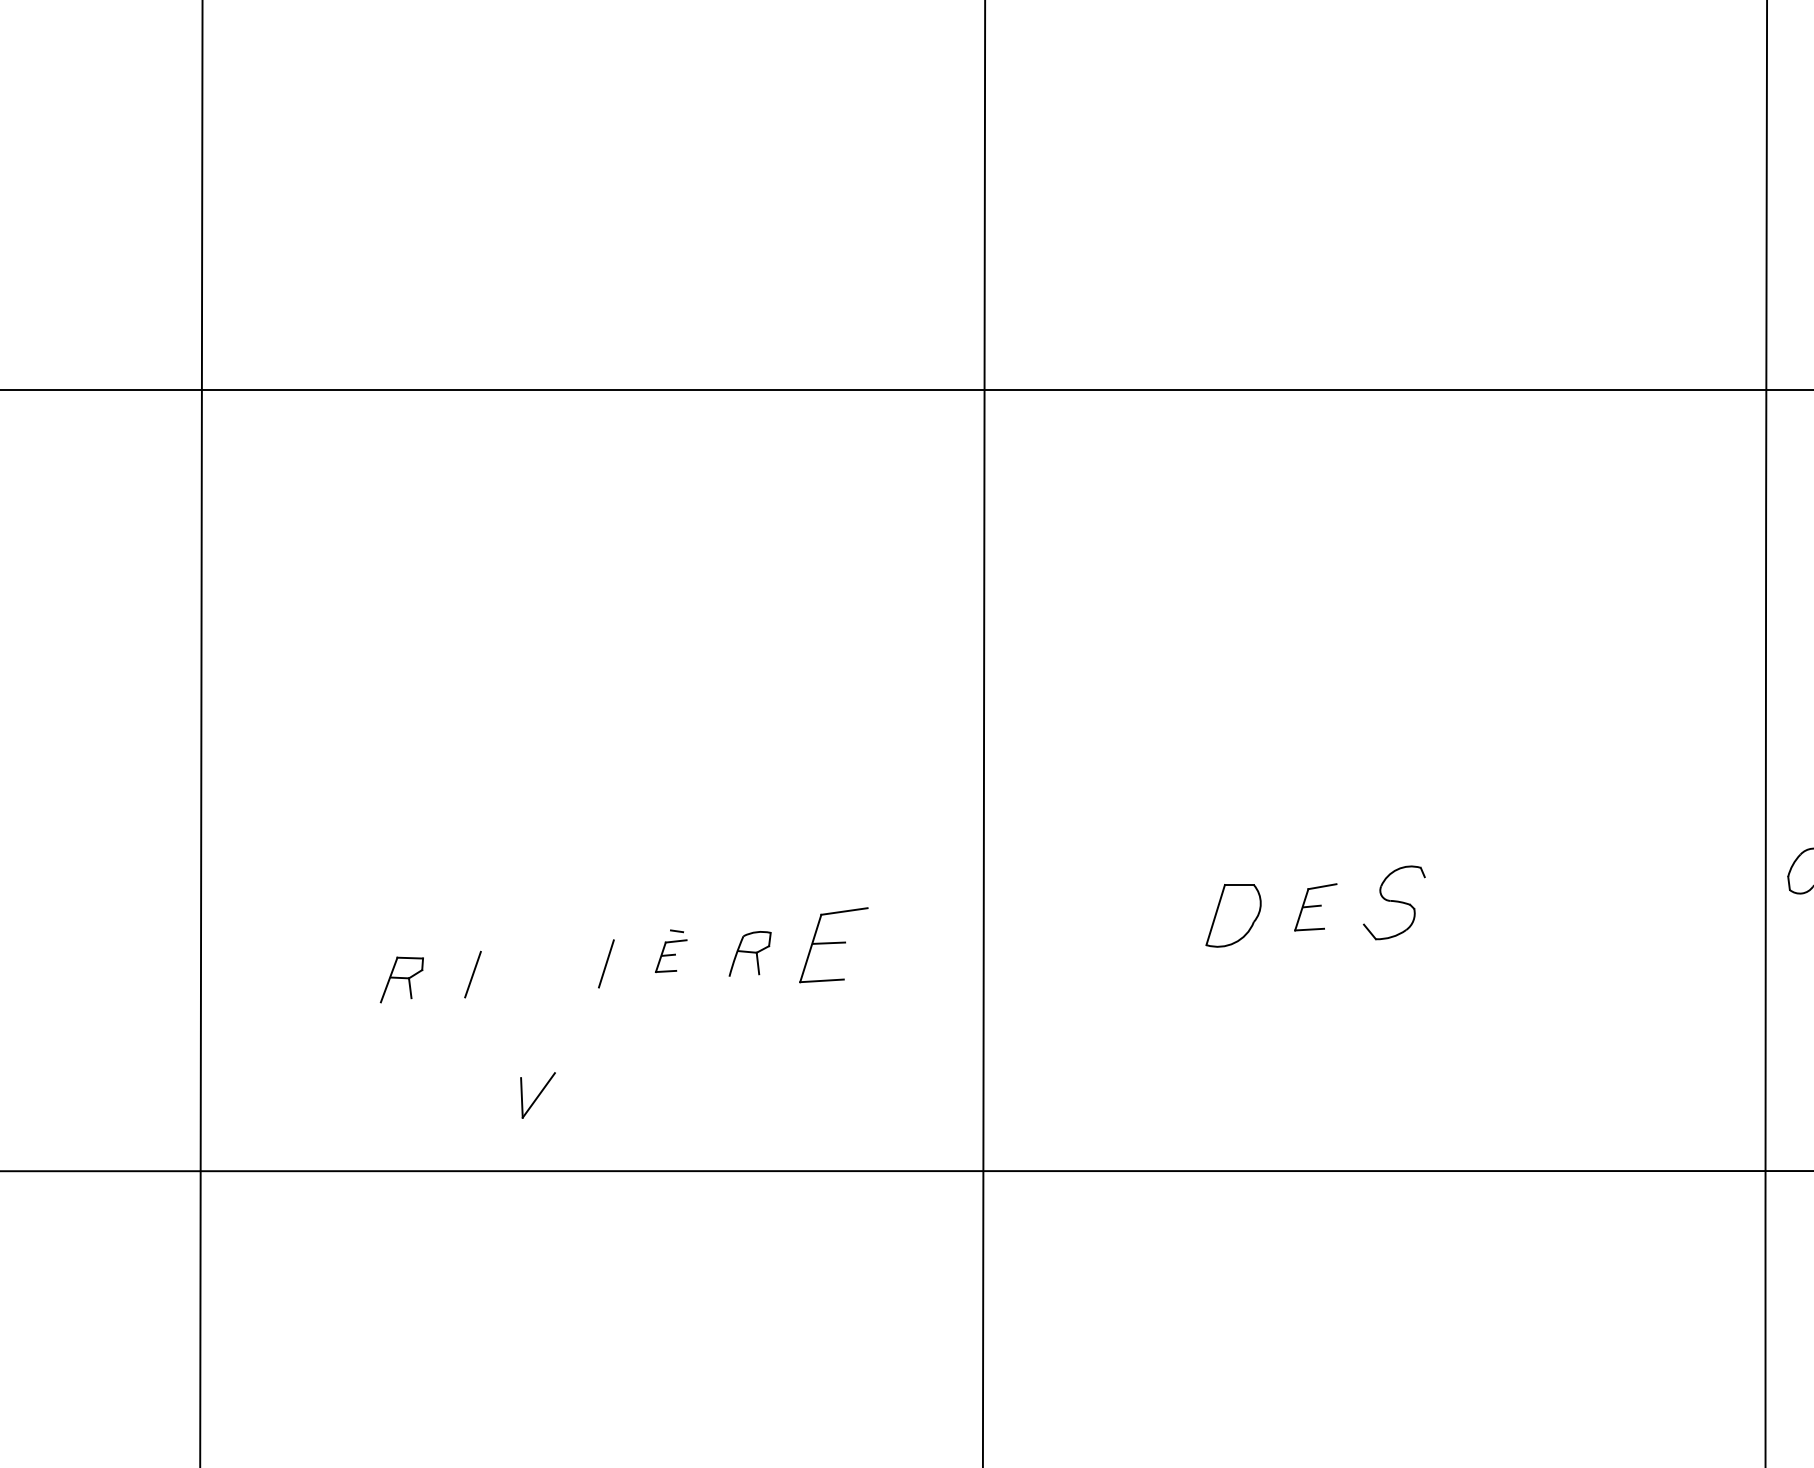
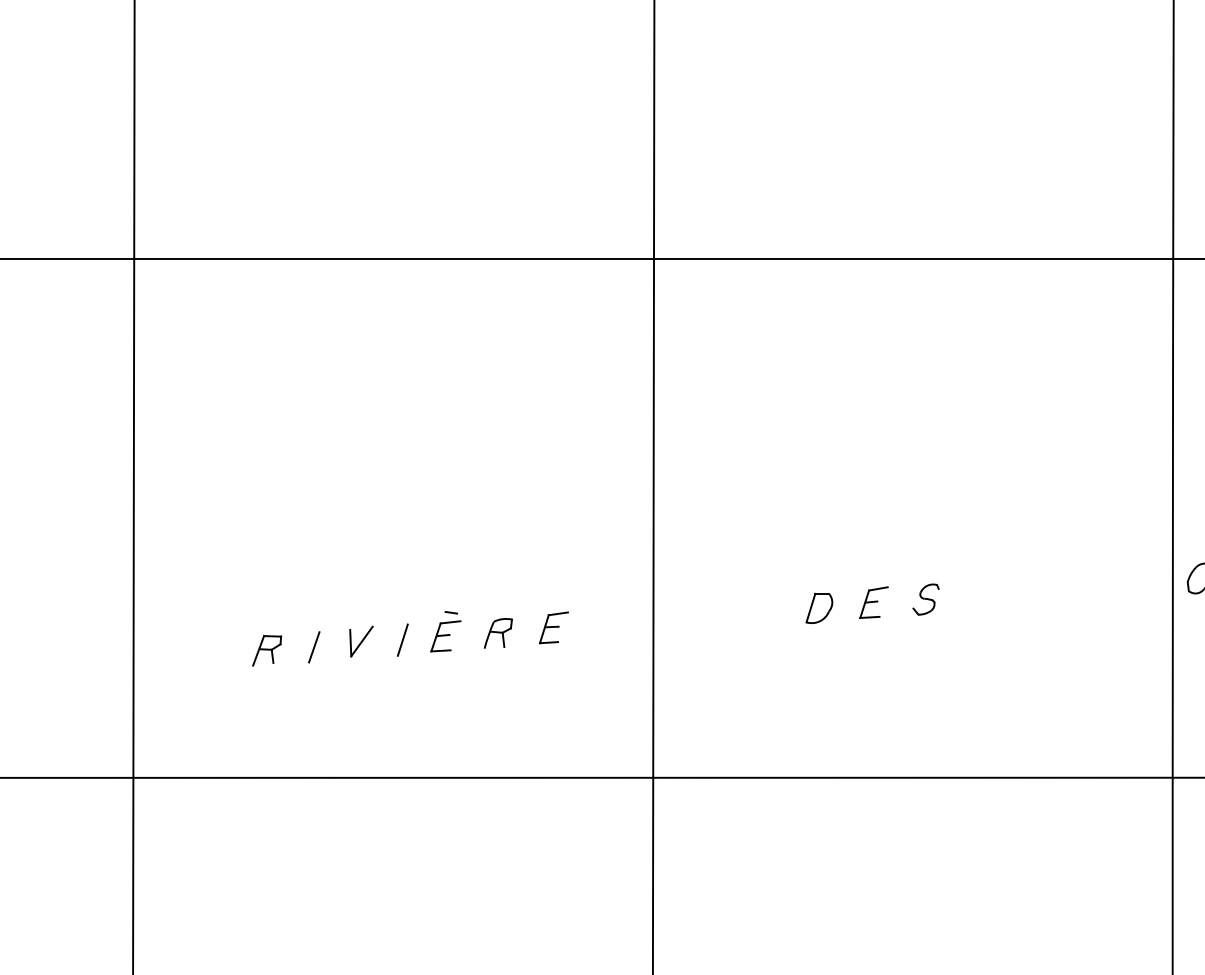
part: (1393, 902) -> (925, 599), size x0.62
part: (1233, 916) -> (819, 608), size x0.71
part: (833, 944) -> (553, 627), size x0.62
part: (670, 950) -> (445, 631), size x1.43
part: (538, 1095) -> (361, 641), moved

